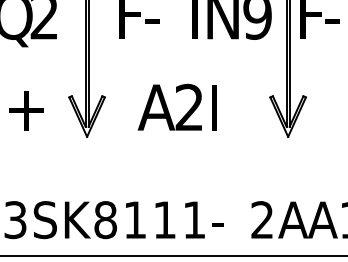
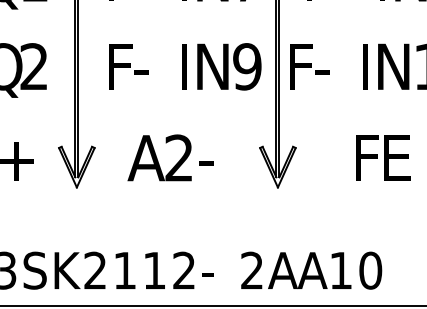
text: (216, 106) -> (206, 157), I -> -
text: (193, 218) -> (183, 269), 1 -> 2
text: (105, 219) -> (95, 270), 8 -> 2

